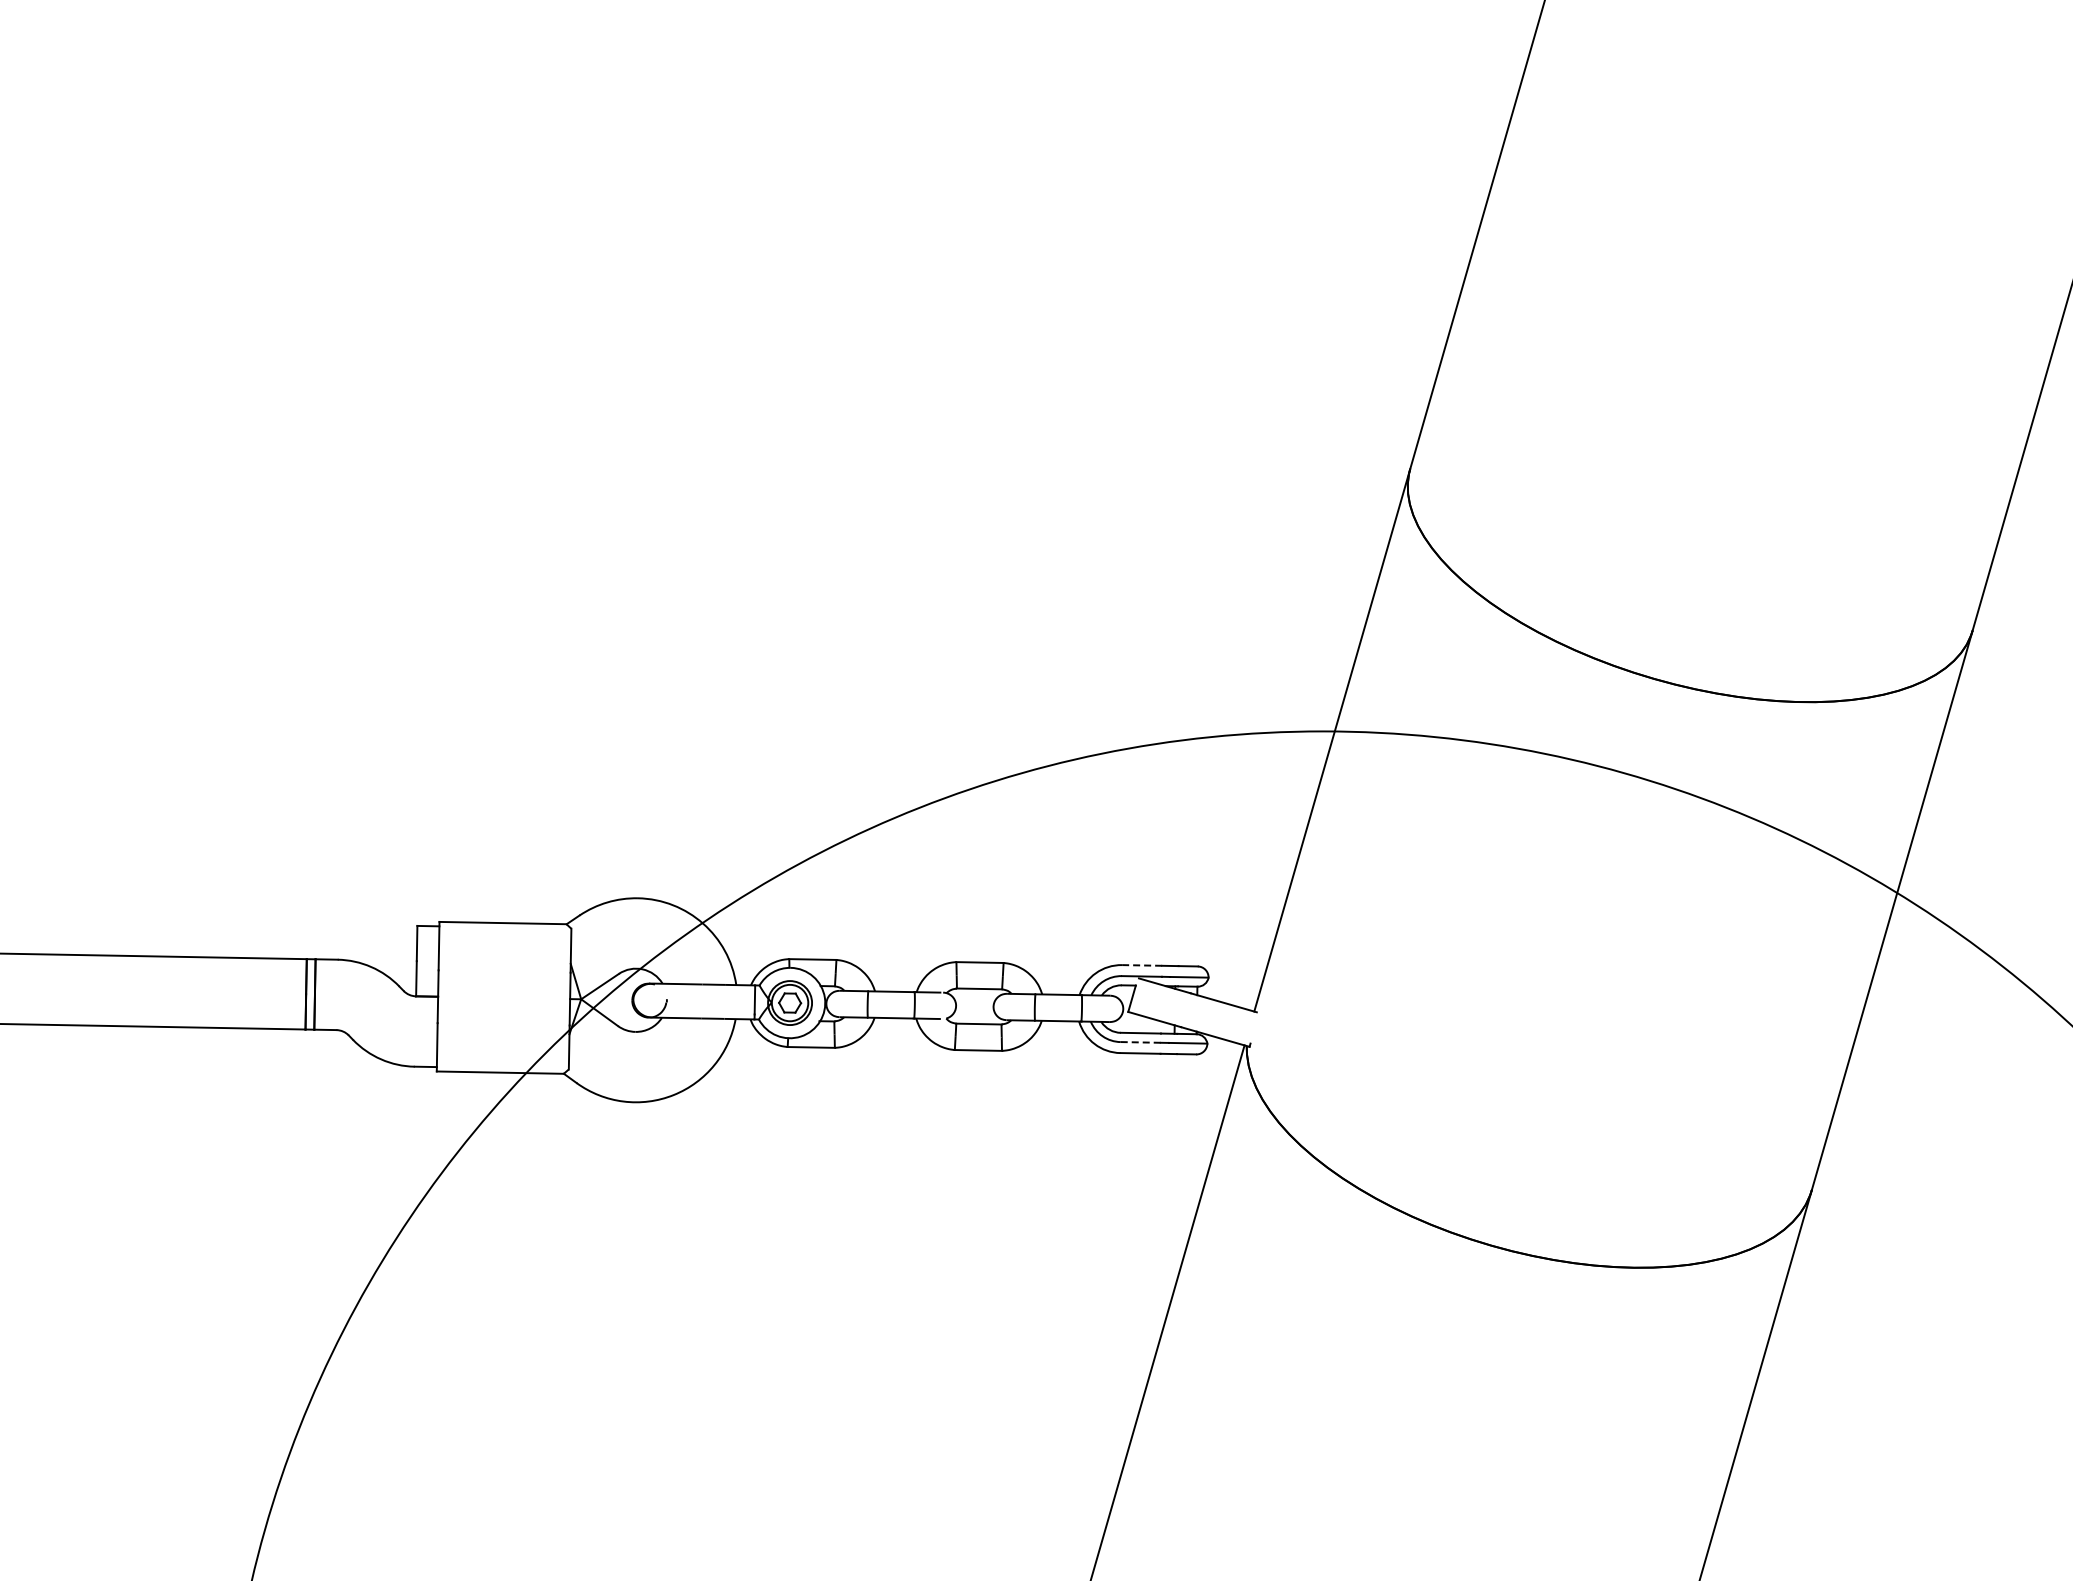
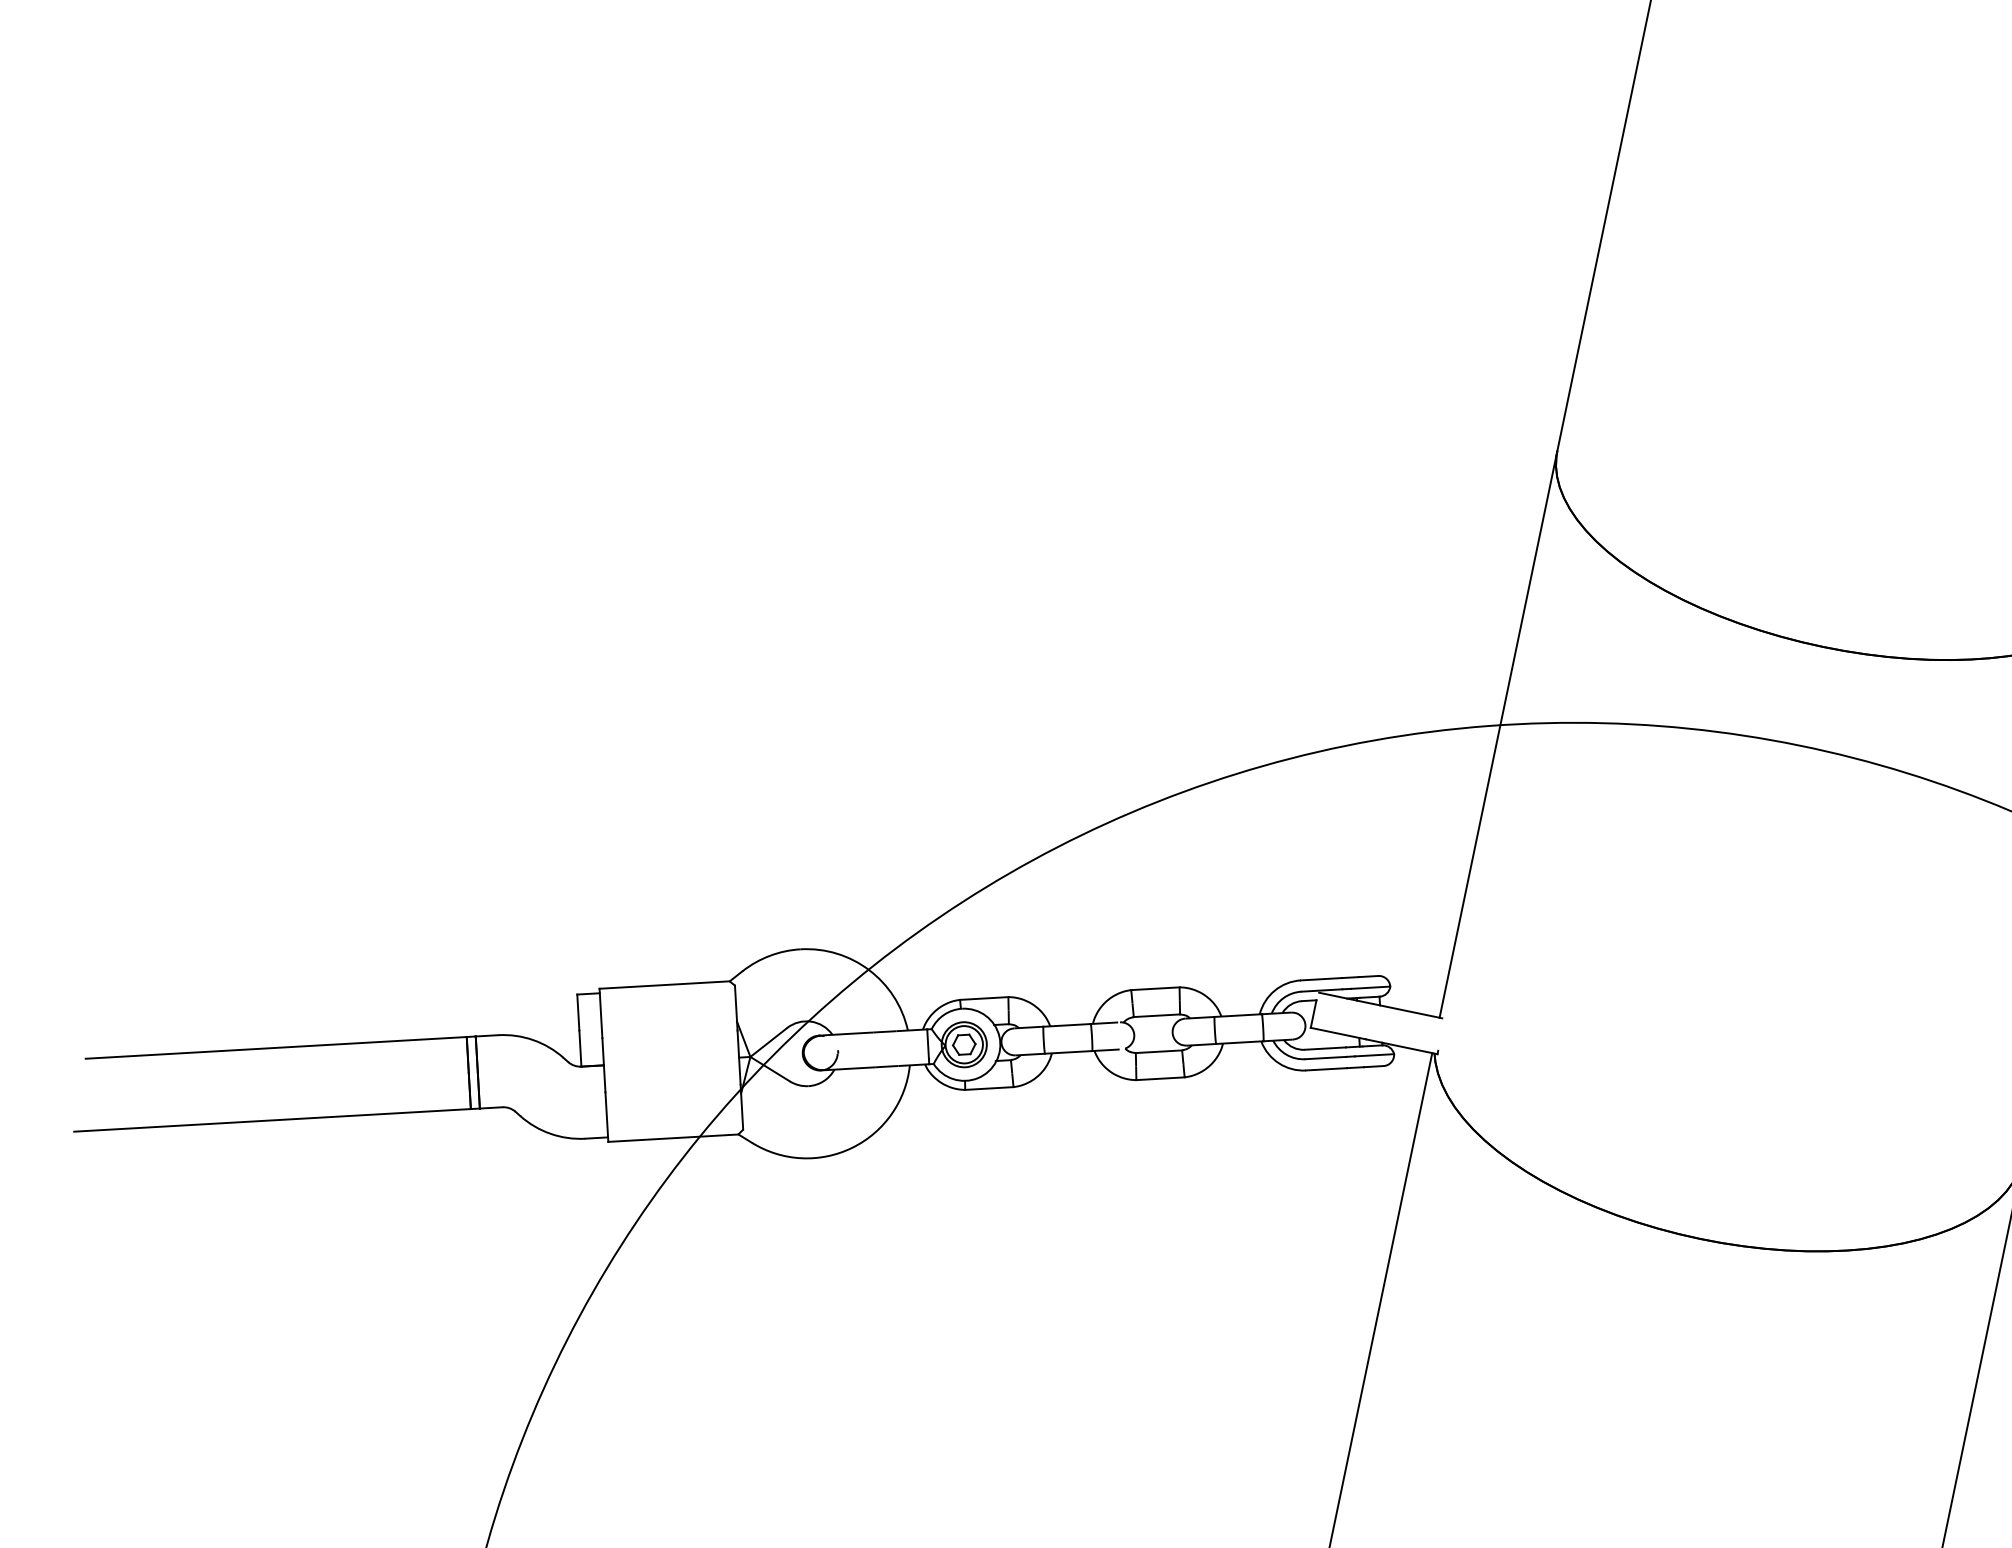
line: (1142, 965) -> (1321, 979), dashed -> solid
line: (1141, 1042) -> (1326, 1058), dashed -> solid

